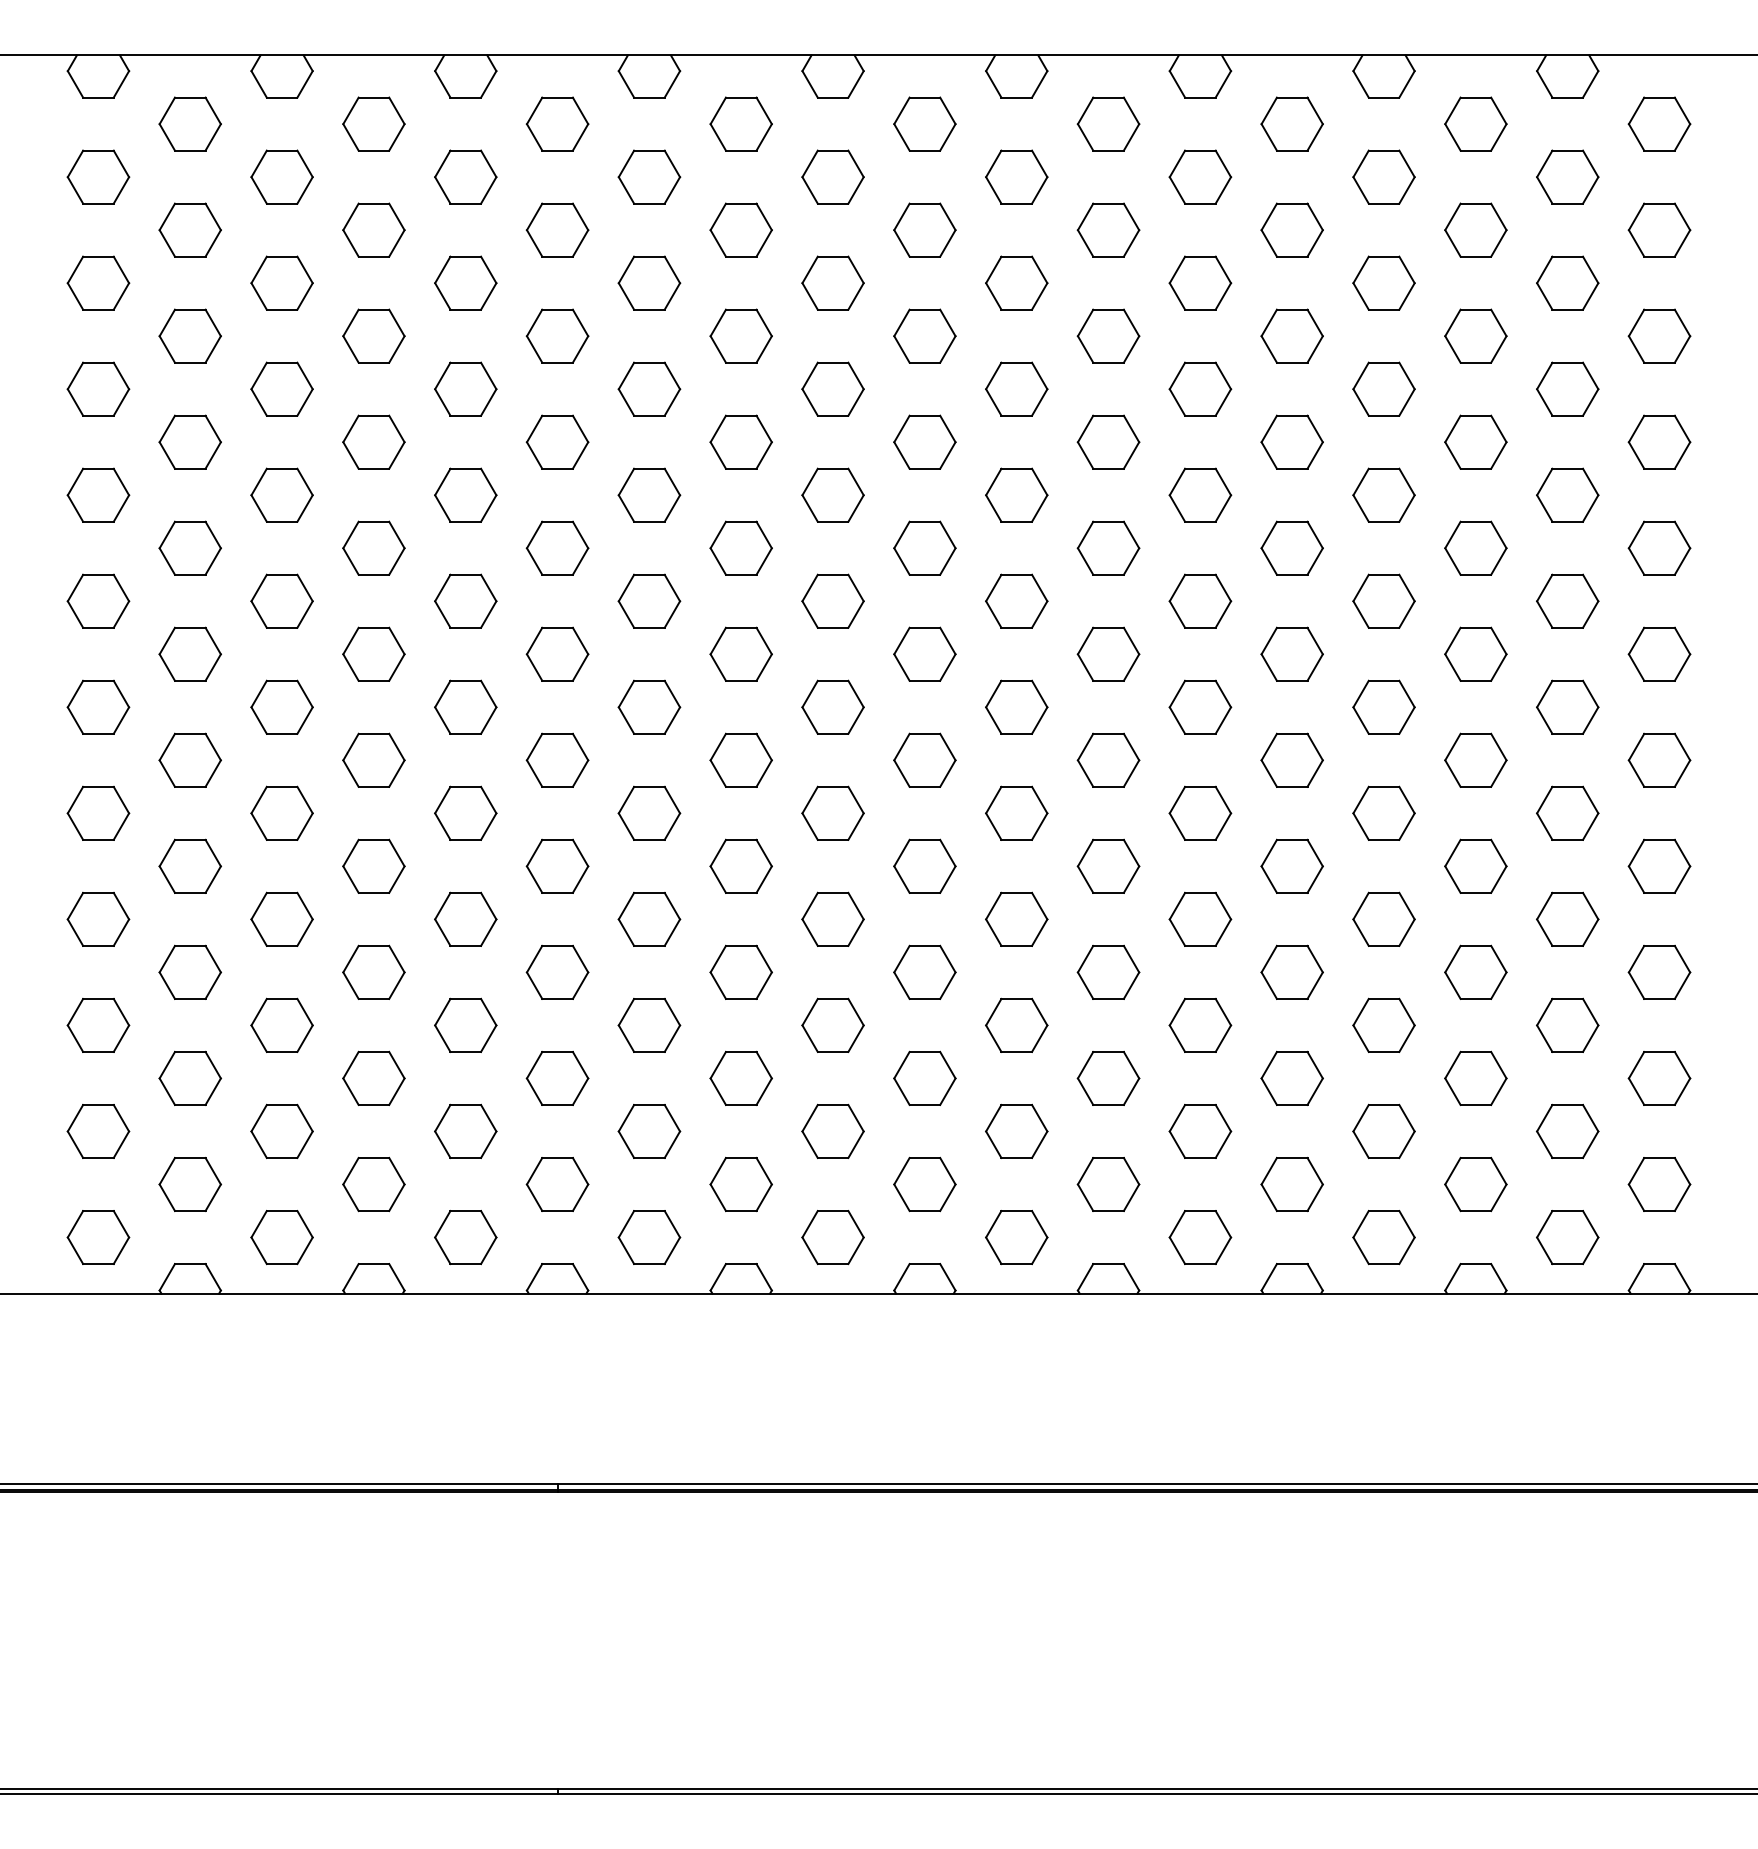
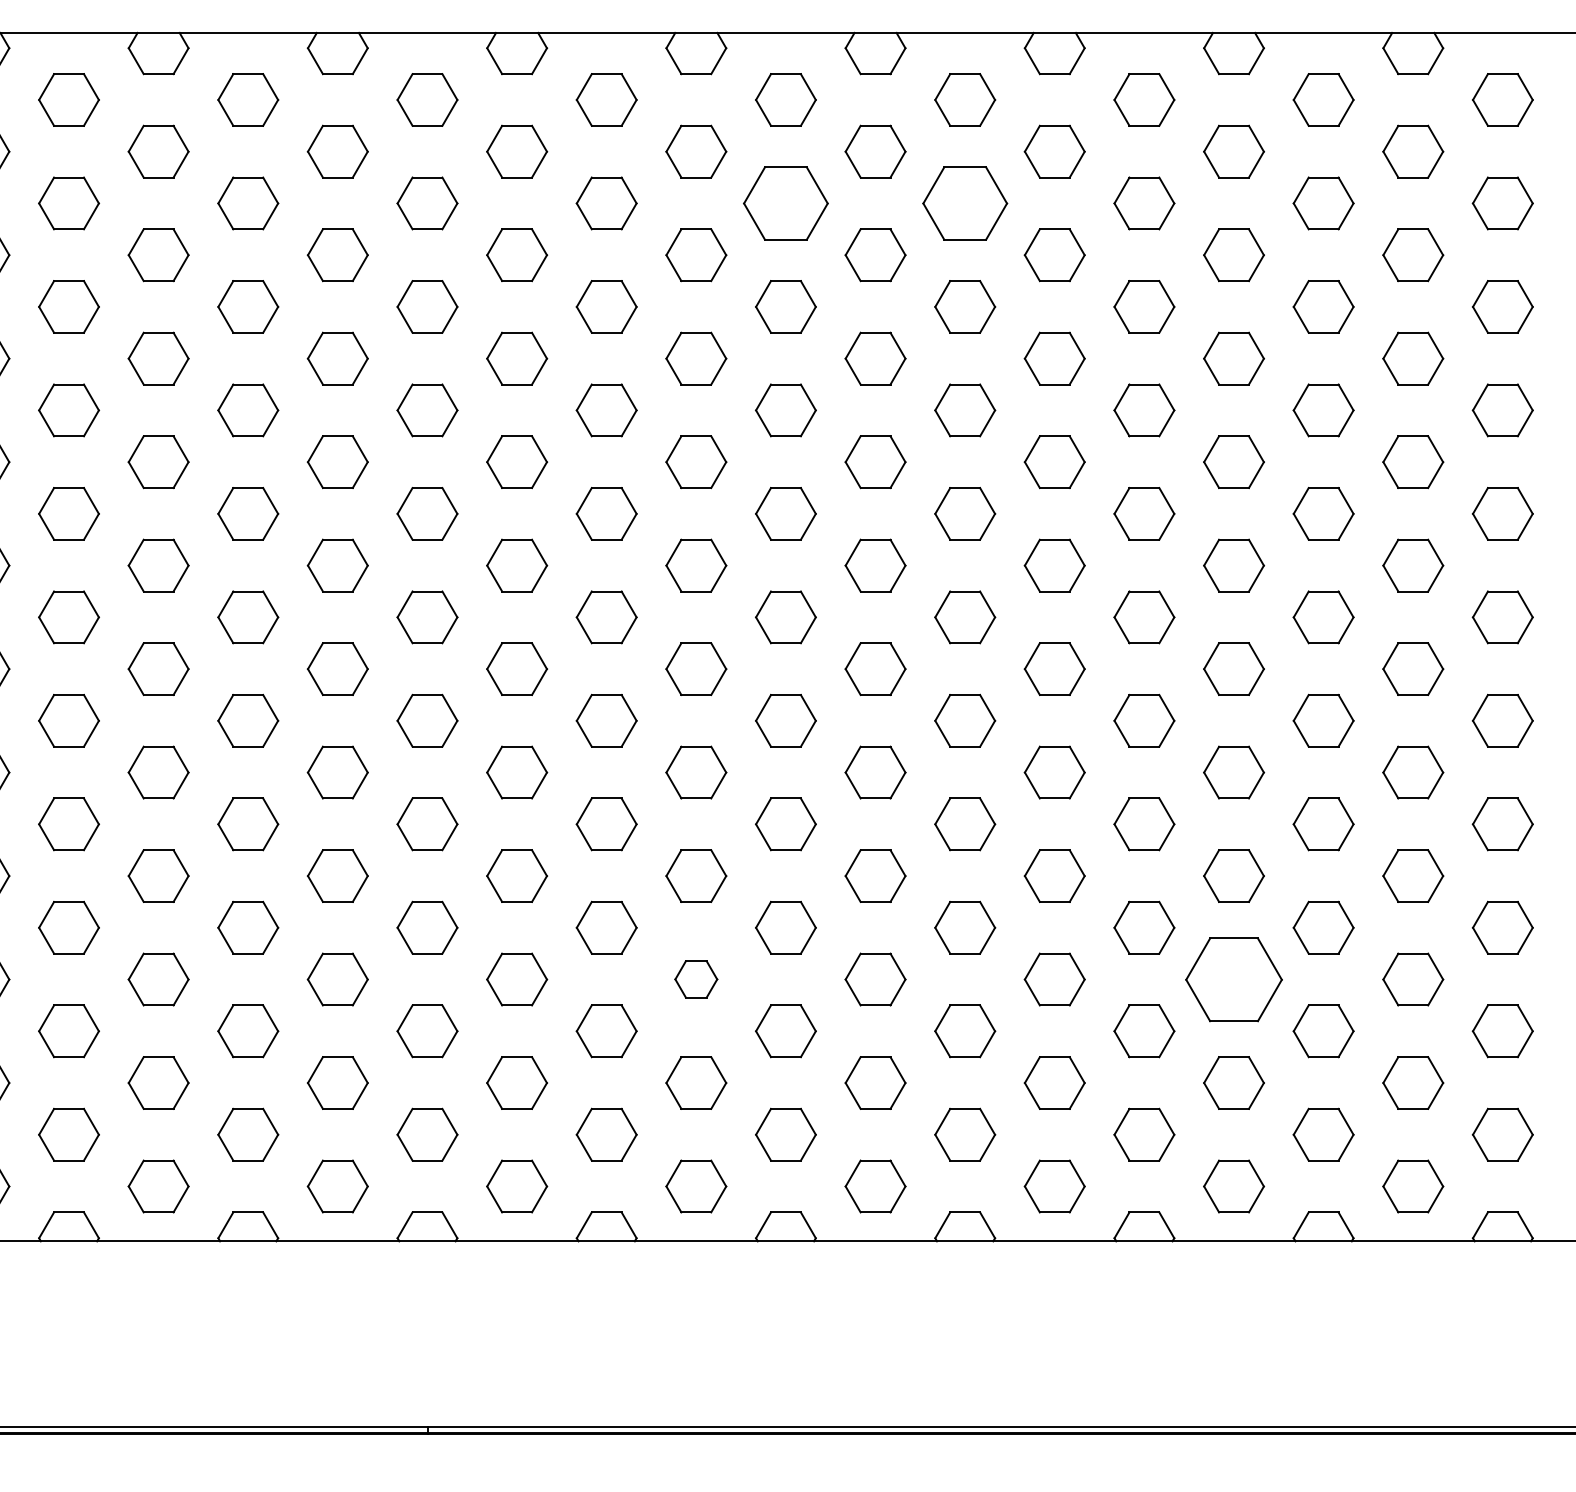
part: (924, 229) -> (785, 202), size x1.4
part: (1108, 229) -> (965, 202), size x1.4
part: (832, 1024) -> (695, 978), size x0.7
part: (1383, 1024) -> (1233, 978), size x1.6

